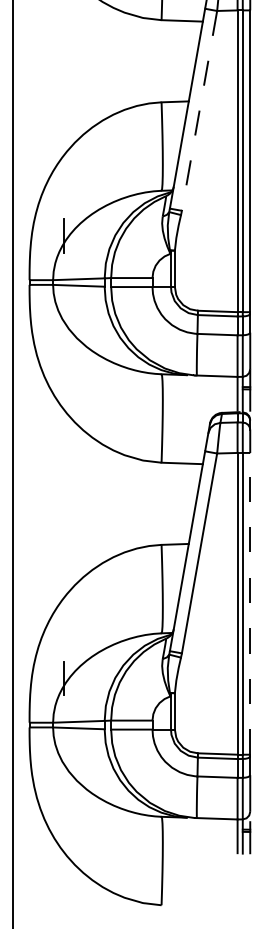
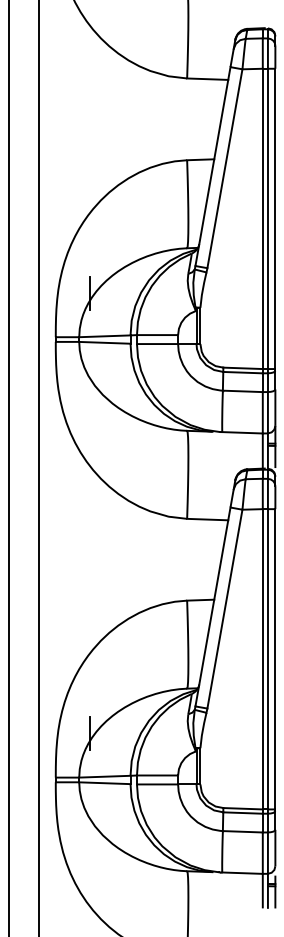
line: (199, 110) -> (224, 168), dashed -> solid
line: (250, 603) -> (275, 658), dashed -> solid

